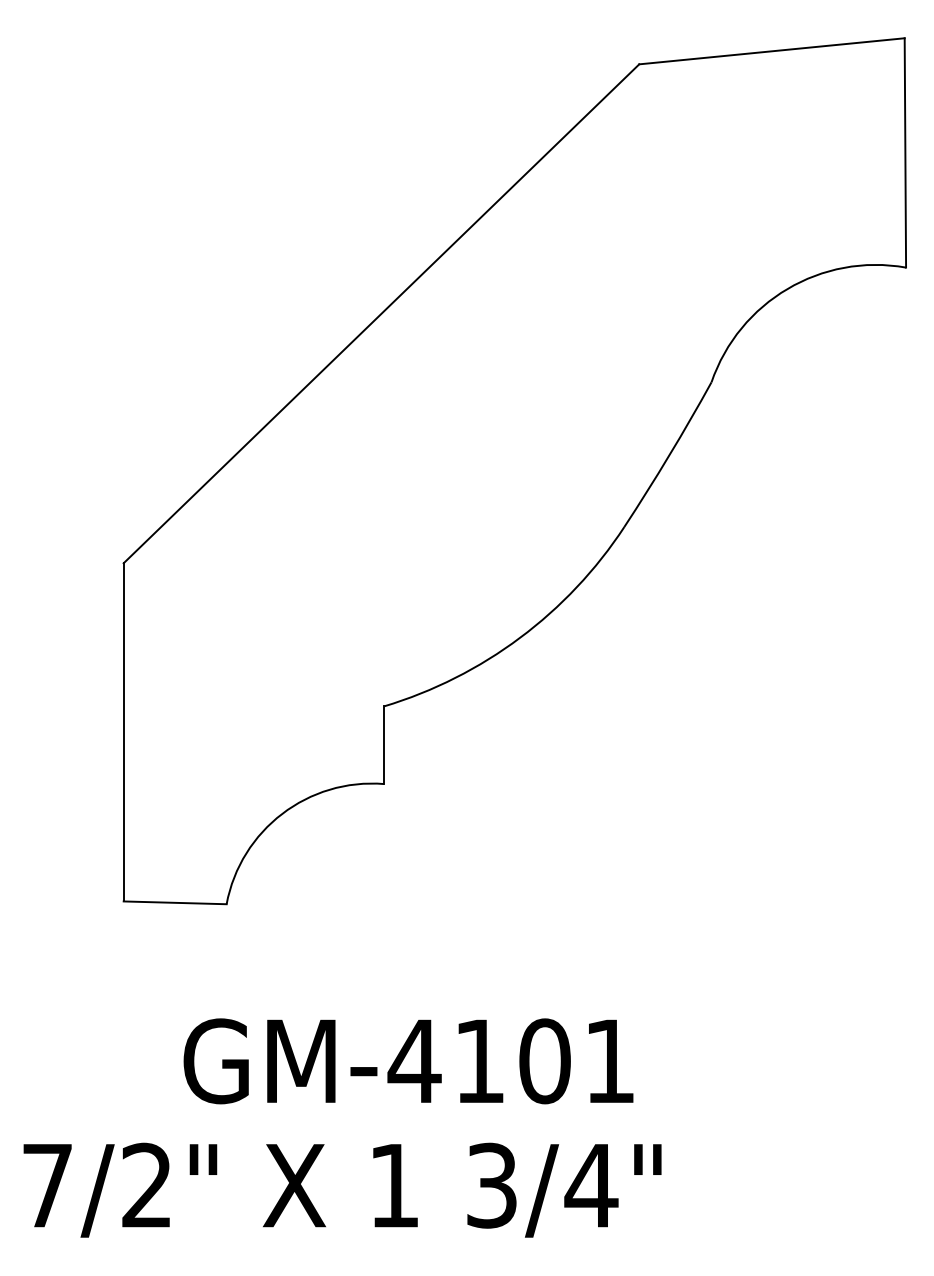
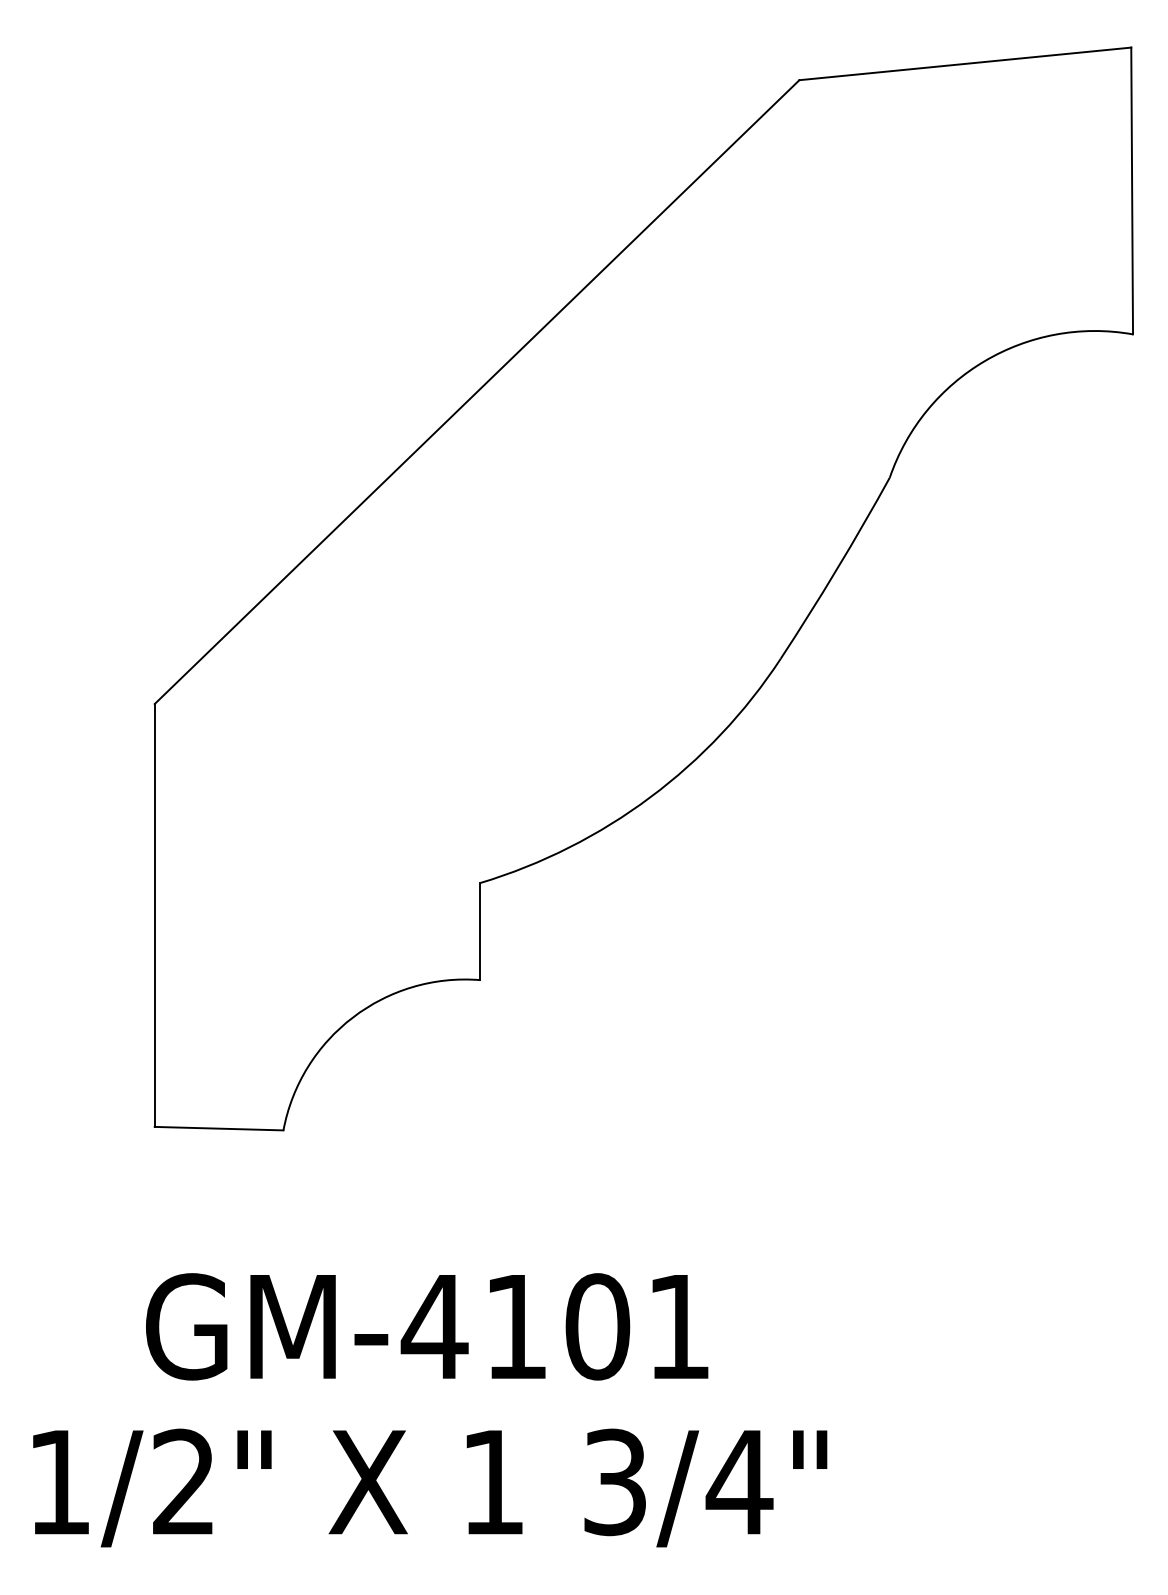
text: (408, 1061) -> (427, 1327), moved
text: (47, 1185) -> (59, 1482), 7/2" -> 1/2"

